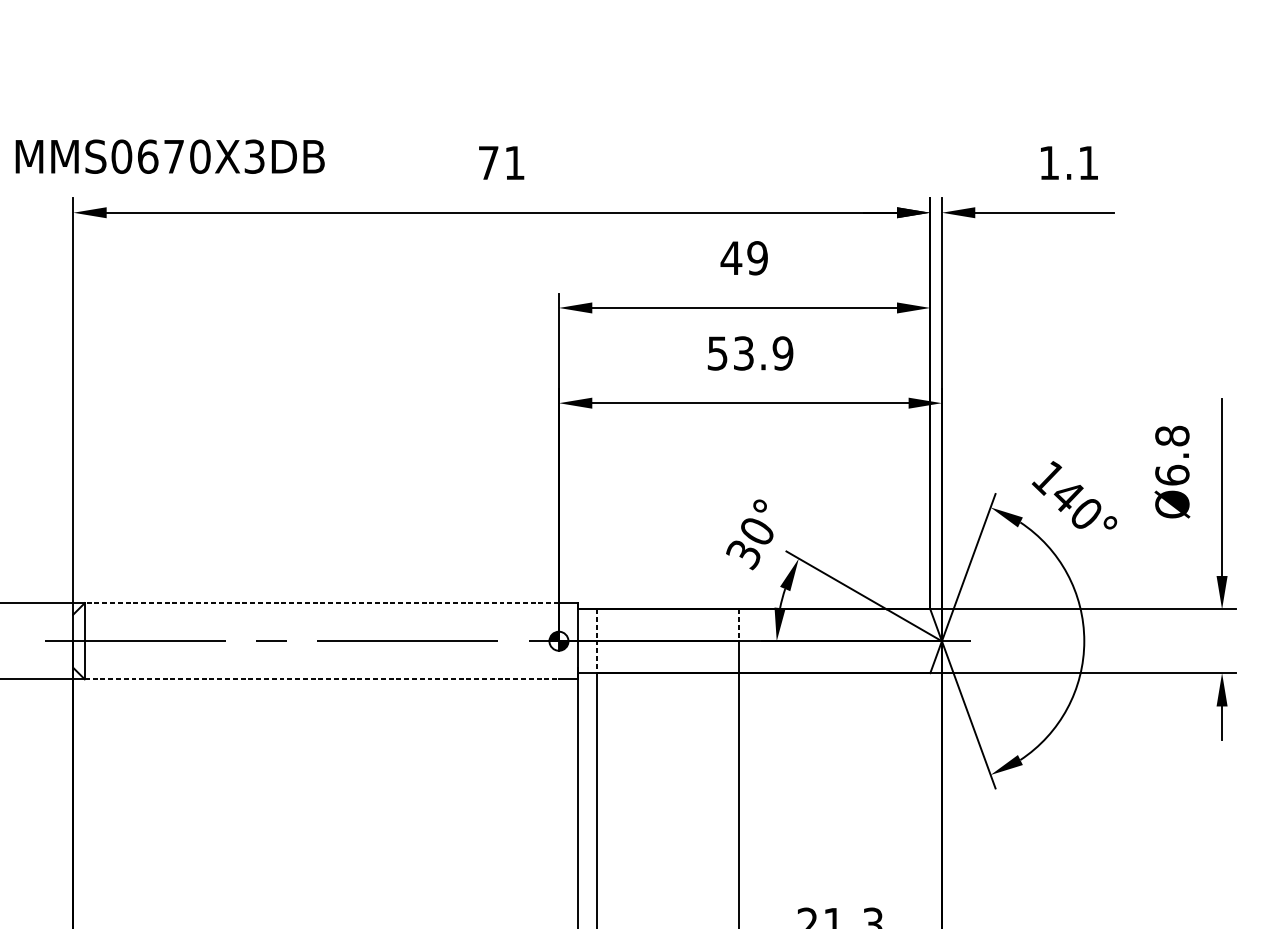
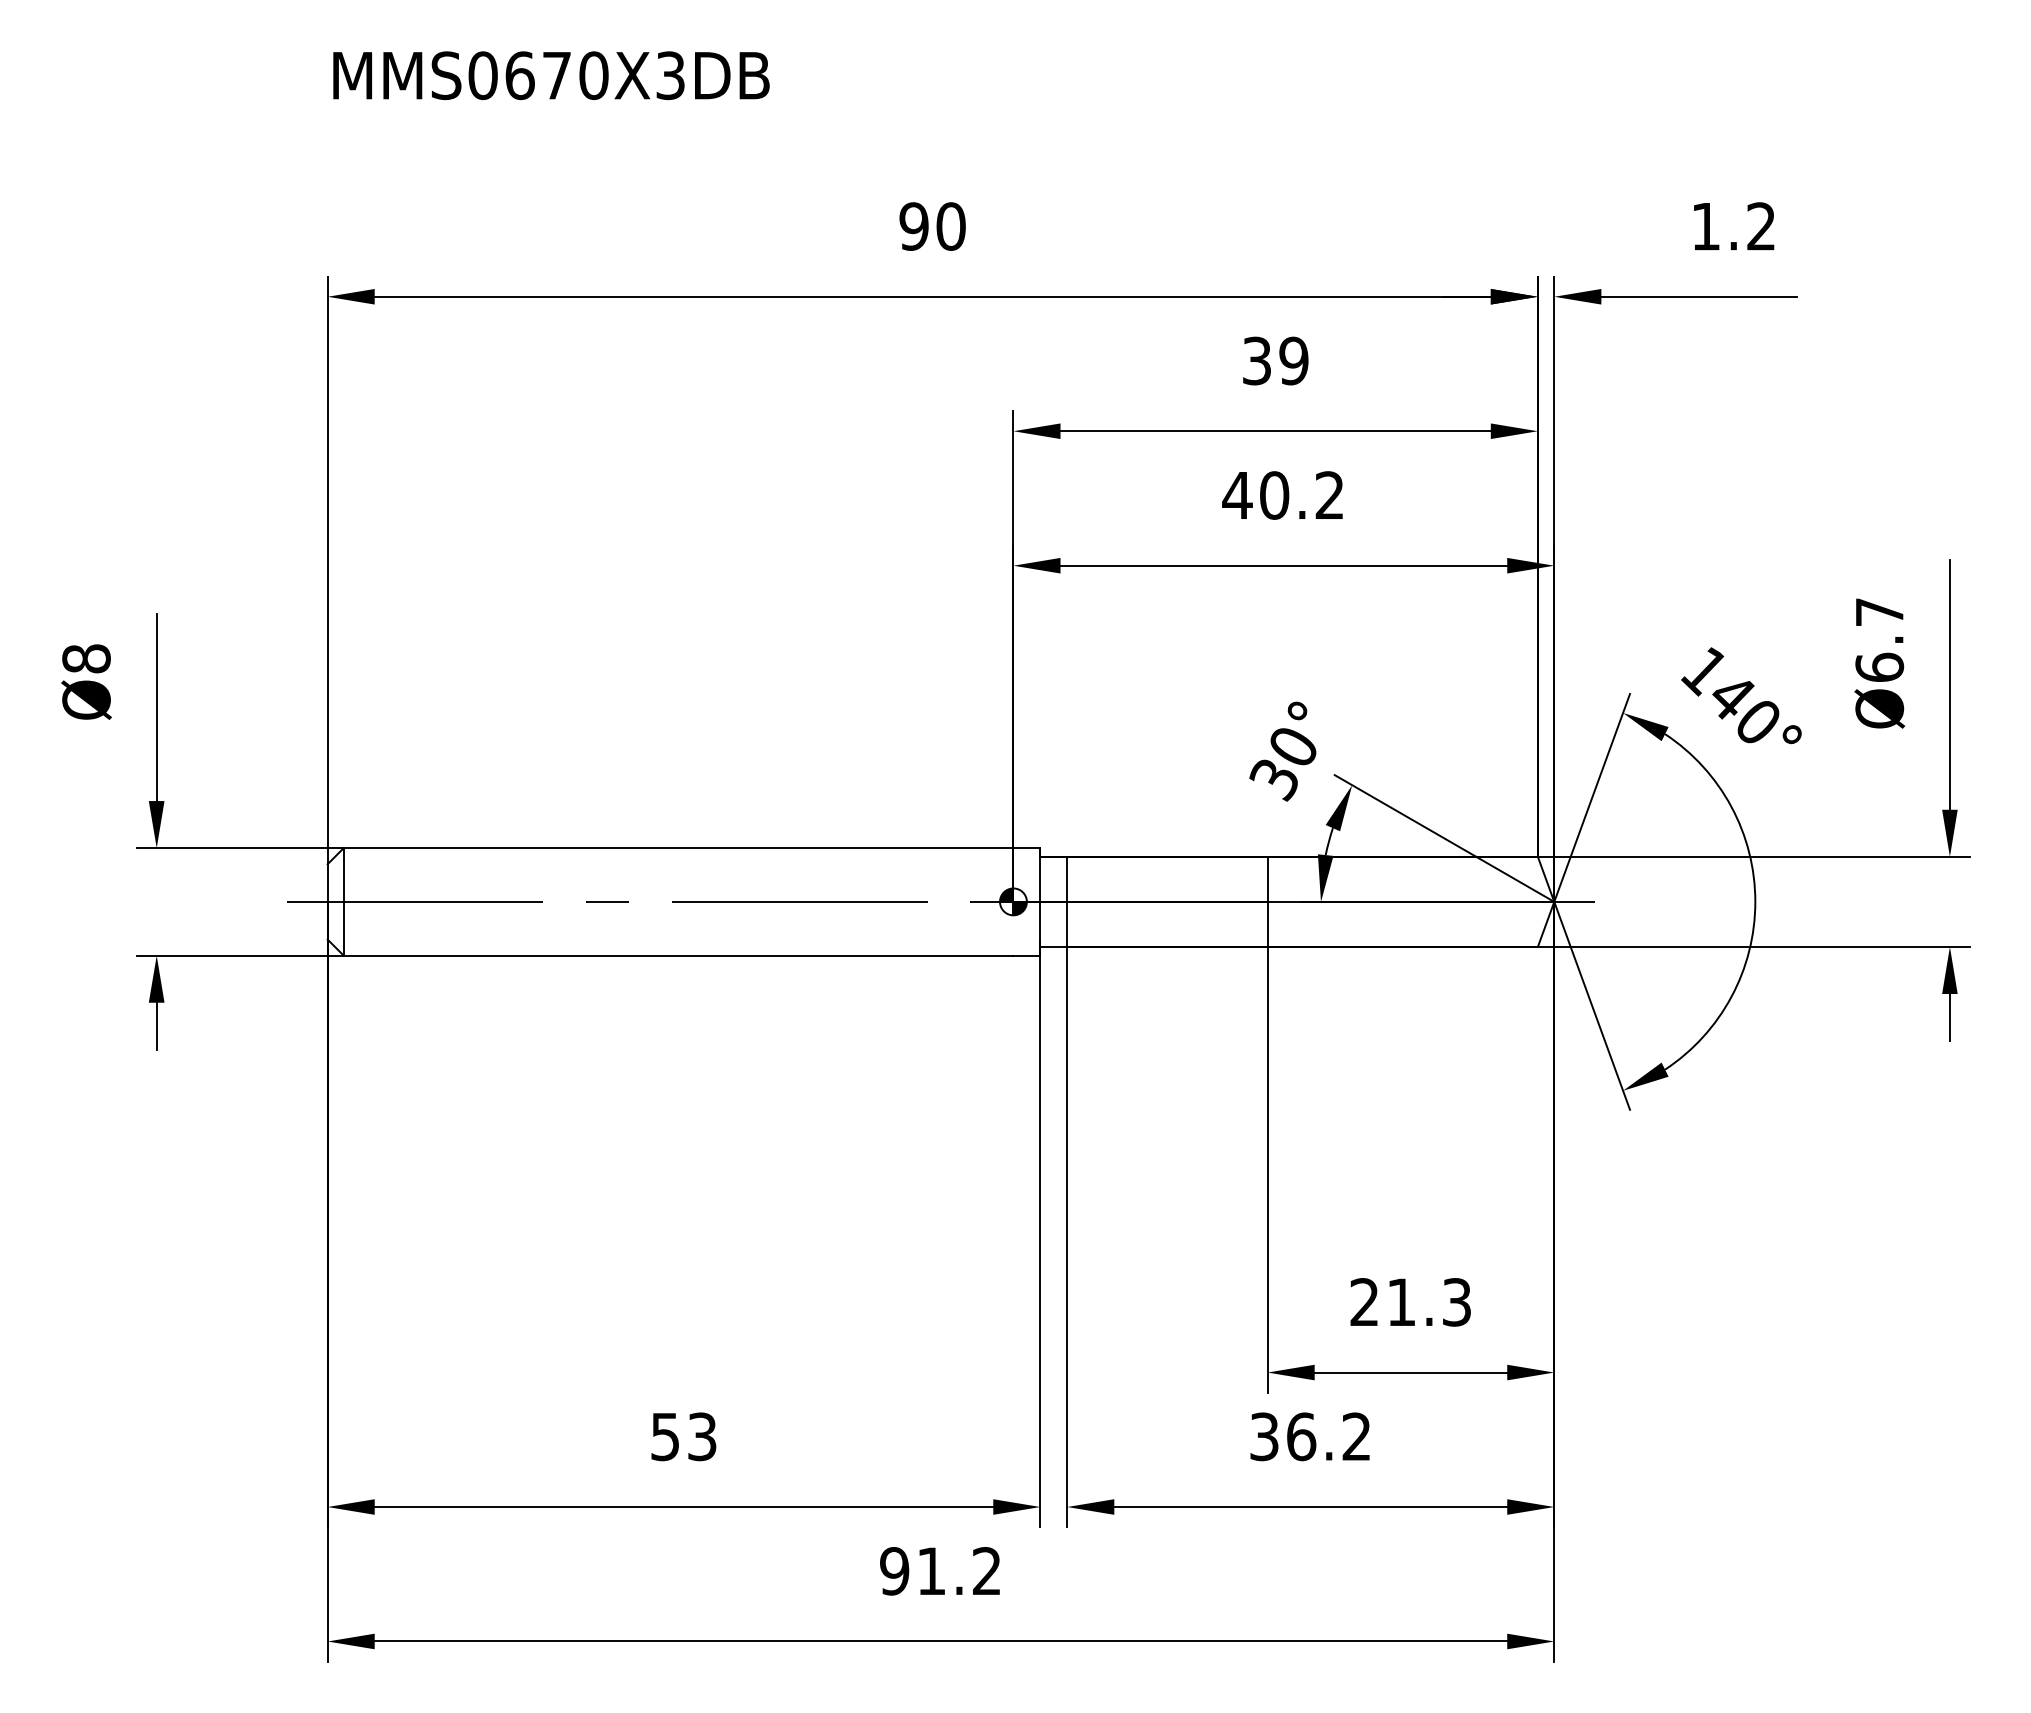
text: (170, 156) -> (551, 75), moved
text: (501, 162) -> (932, 226), 71 -> 90
text: (1087, 162) -> (1760, 226), 1.1 -> 1.2
text: (731, 257) -> (1256, 360), 49 -> 39
text: (750, 353) -> (1283, 495), 53.9 -> 40.2
text: (1172, 435) -> (1879, 611), Ø6.8 -> Ø6.7
line: (321, 603) -> (678, 848), dashed -> solid
line: (738, 625) -> (1267, 879), dashed -> solid
line: (597, 641) -> (1067, 902), dashed -> solid
line: (321, 679) -> (678, 955), dashed -> solid

